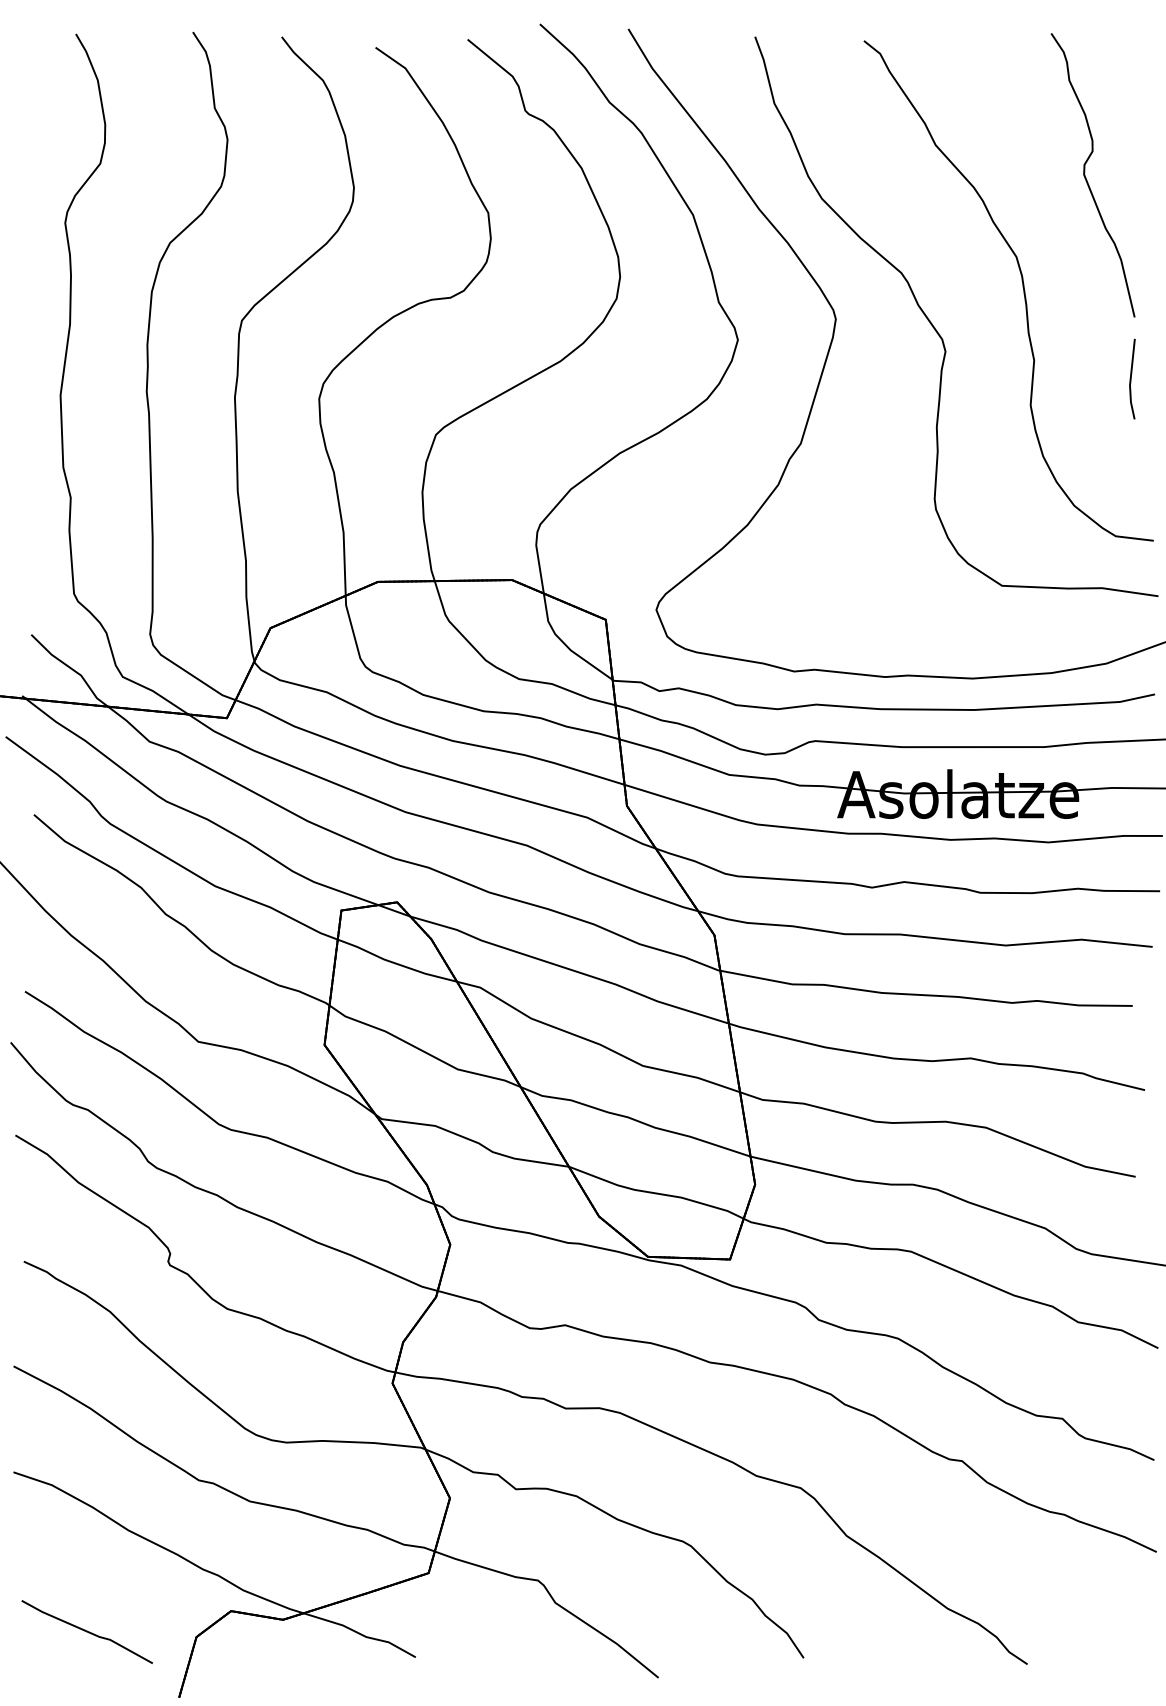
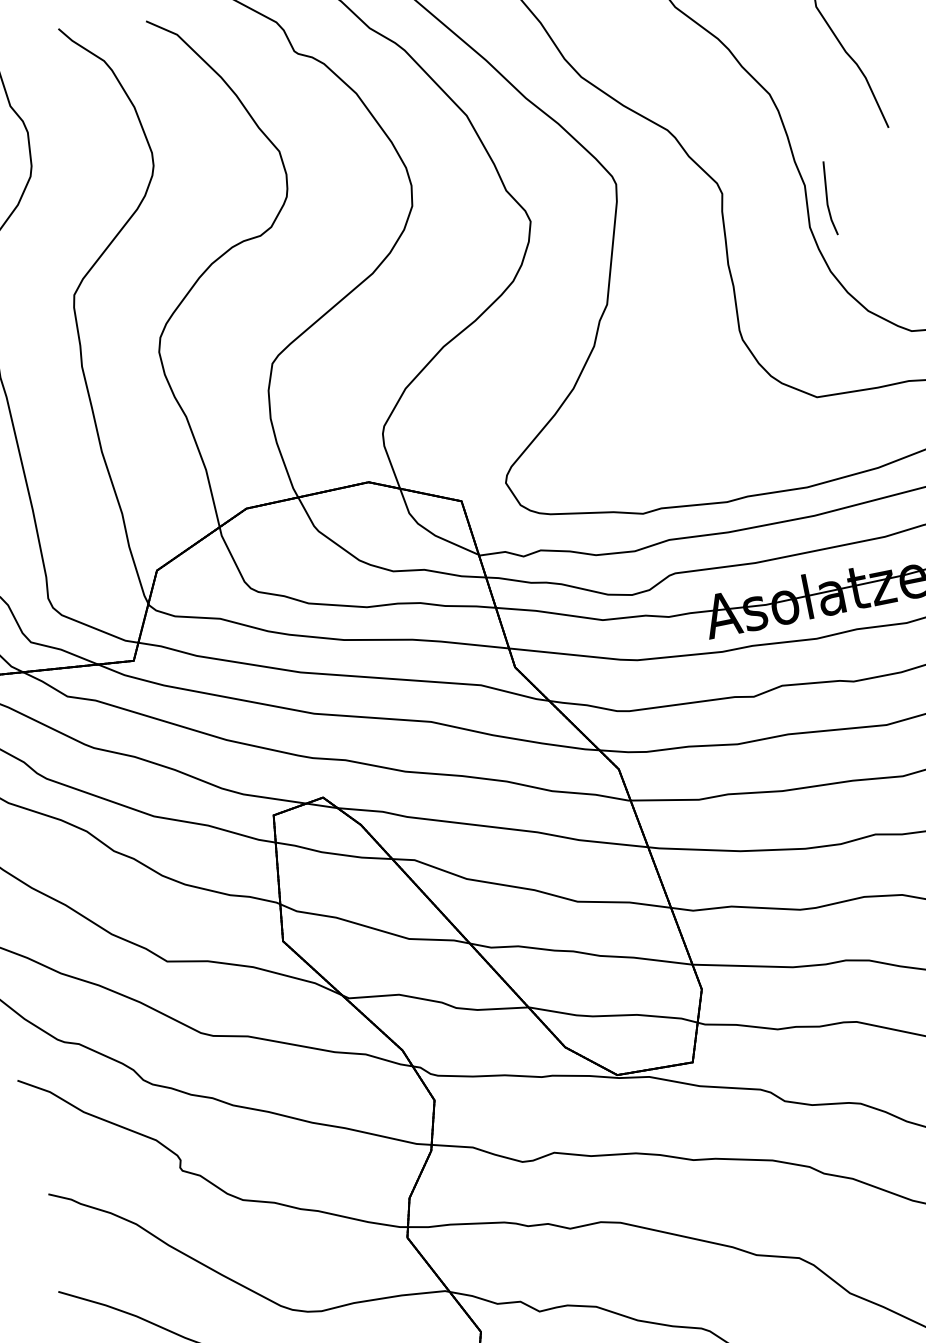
line: (1131, 378) -> (827, 198), moved

